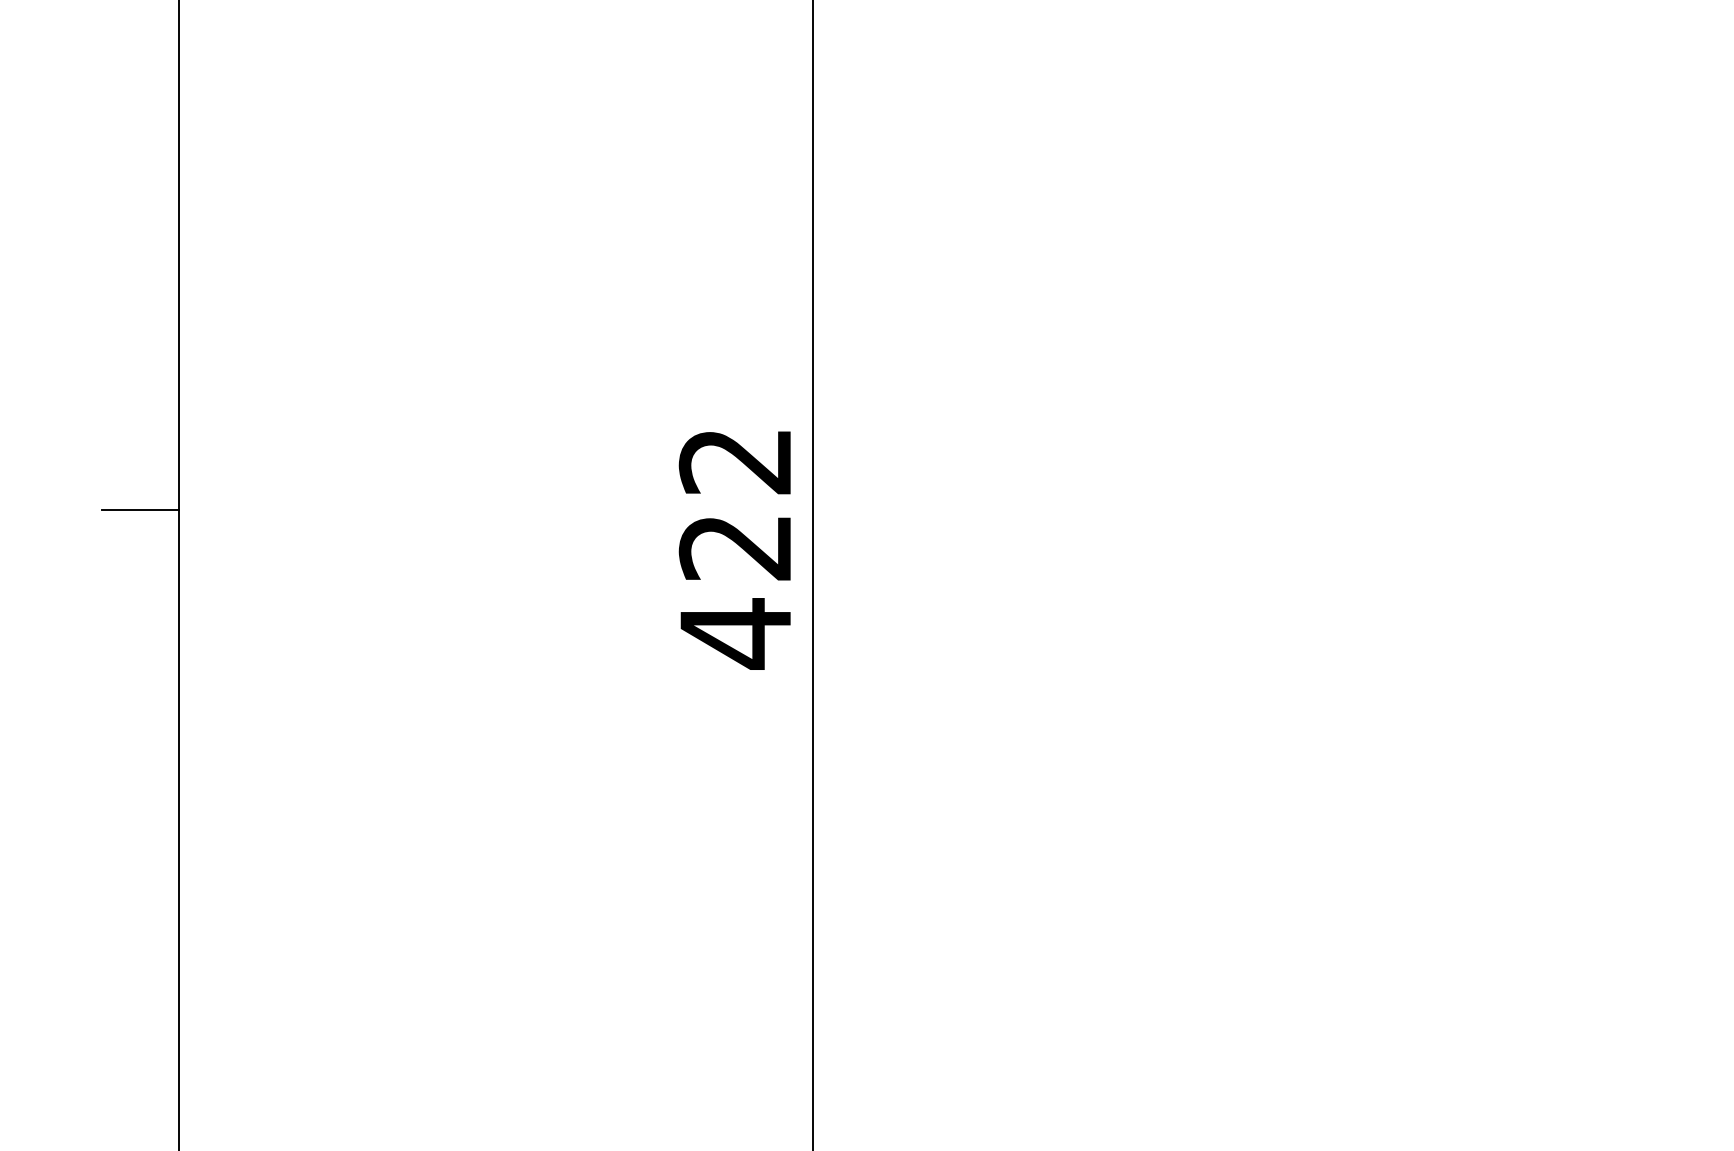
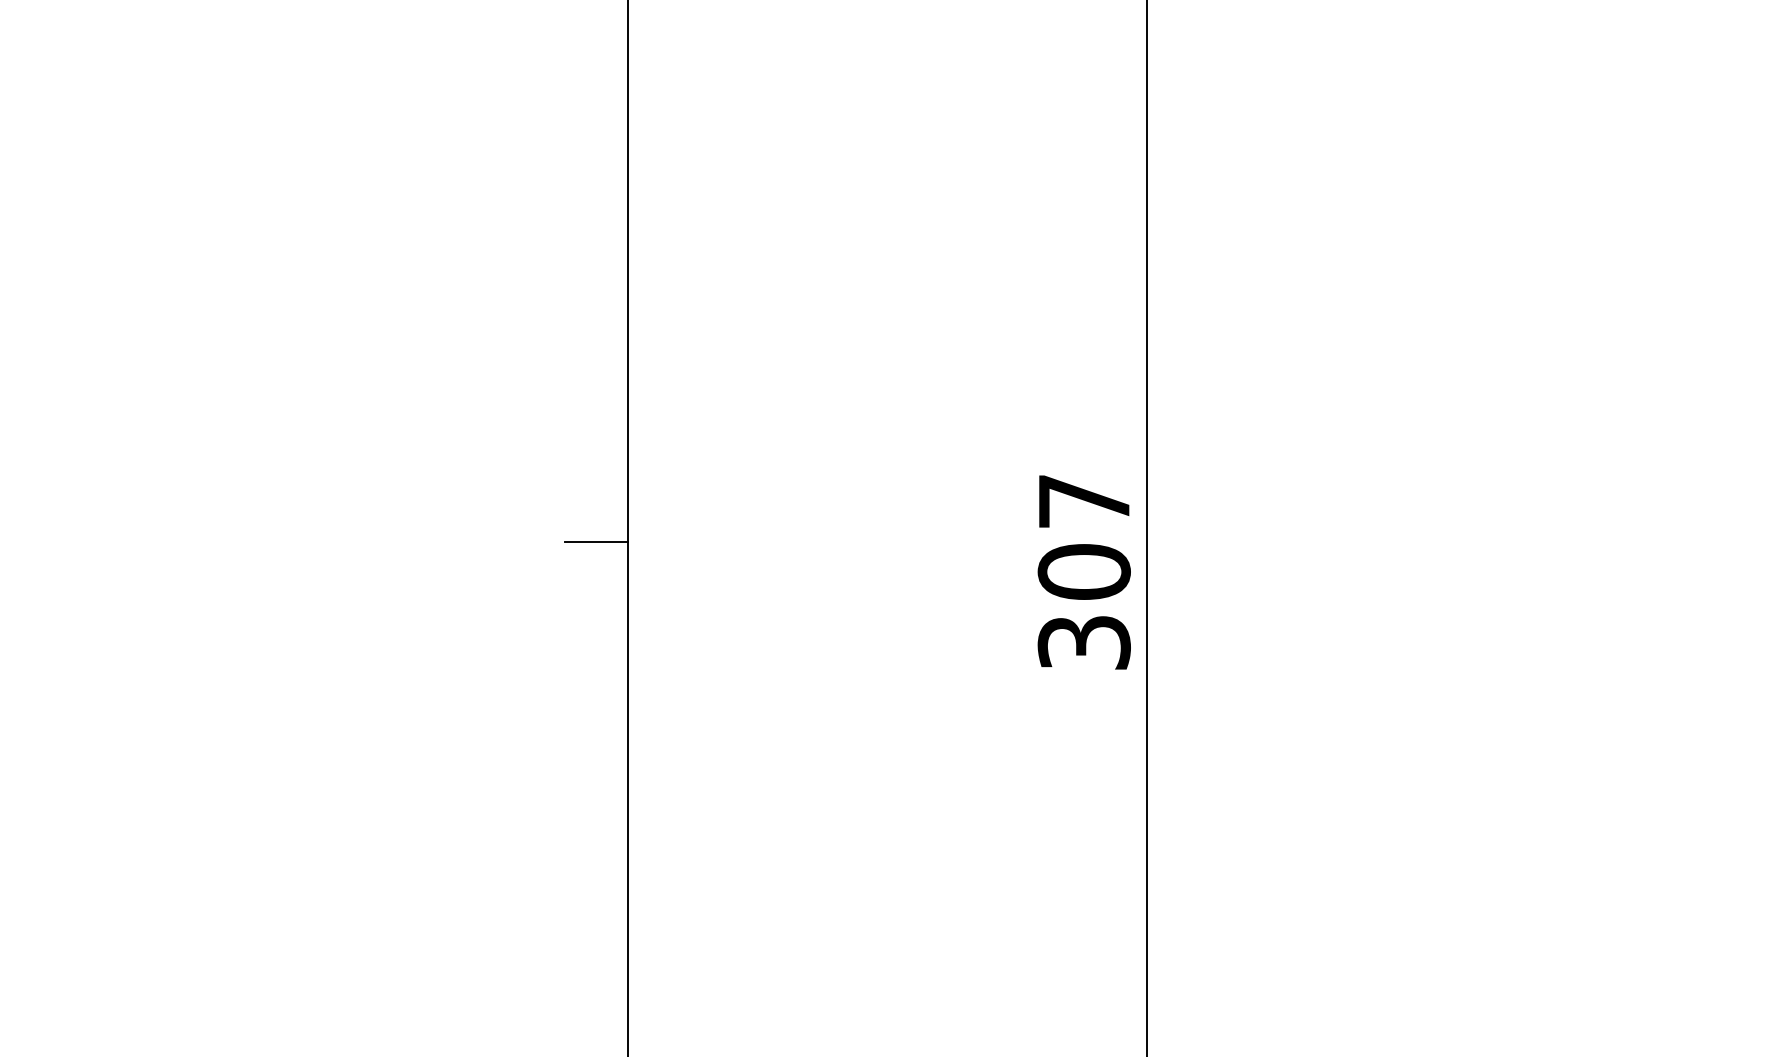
text: (734, 549) -> (1083, 573), 422 -> 307

